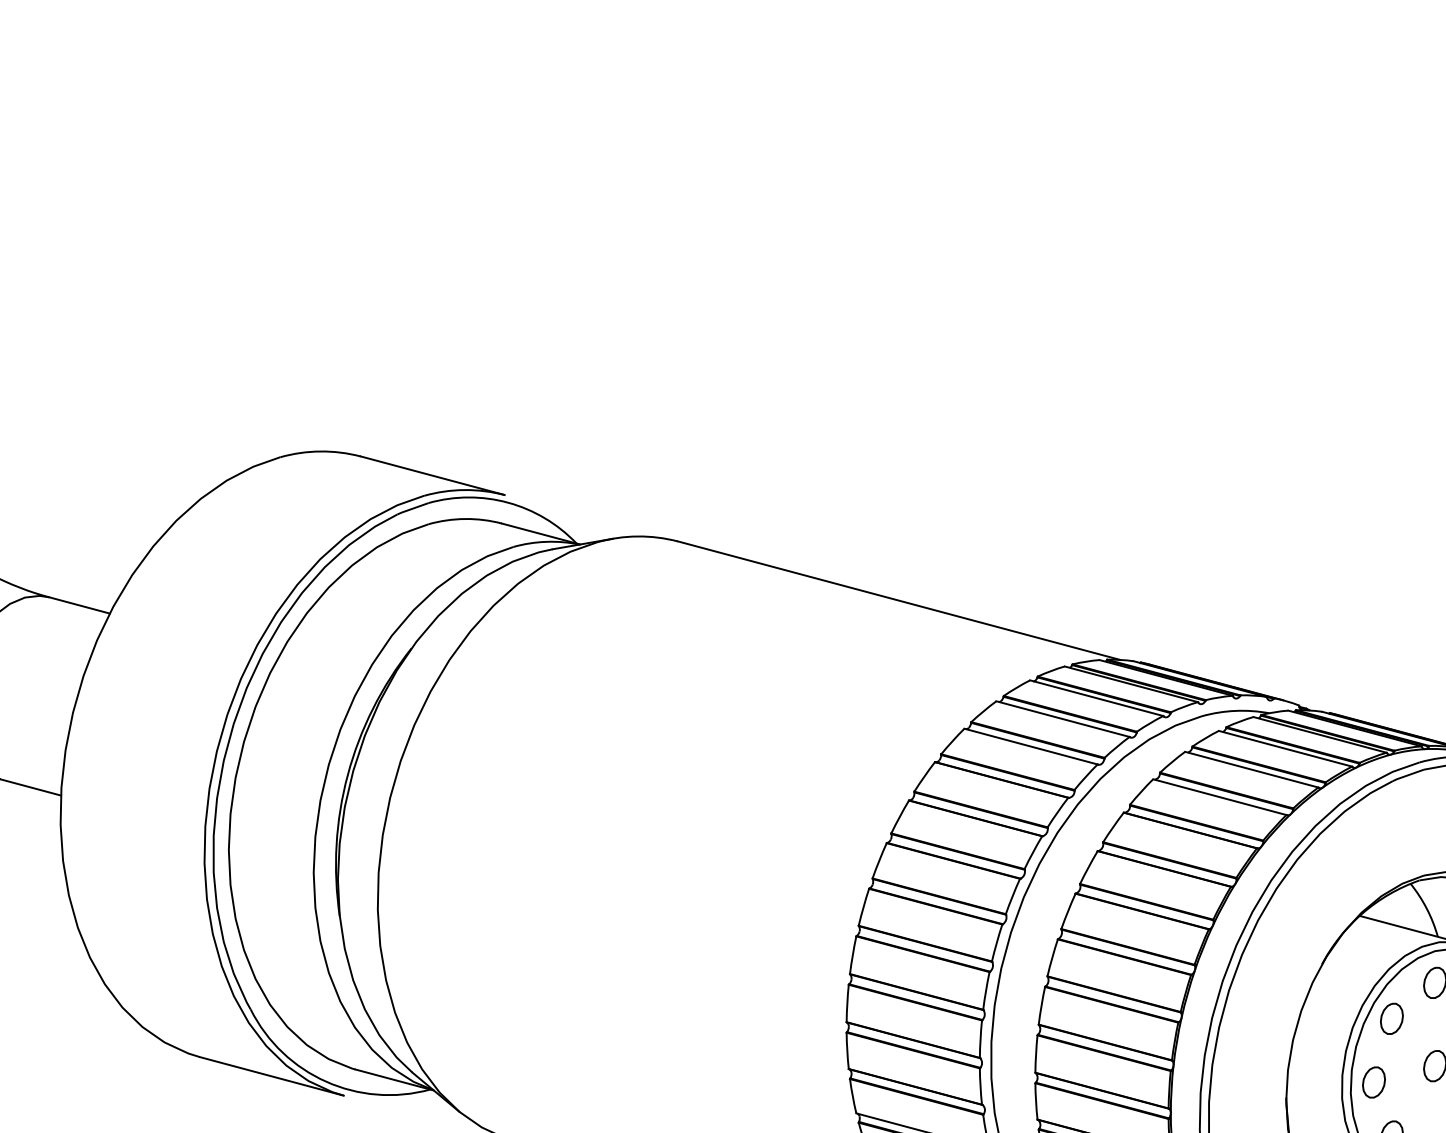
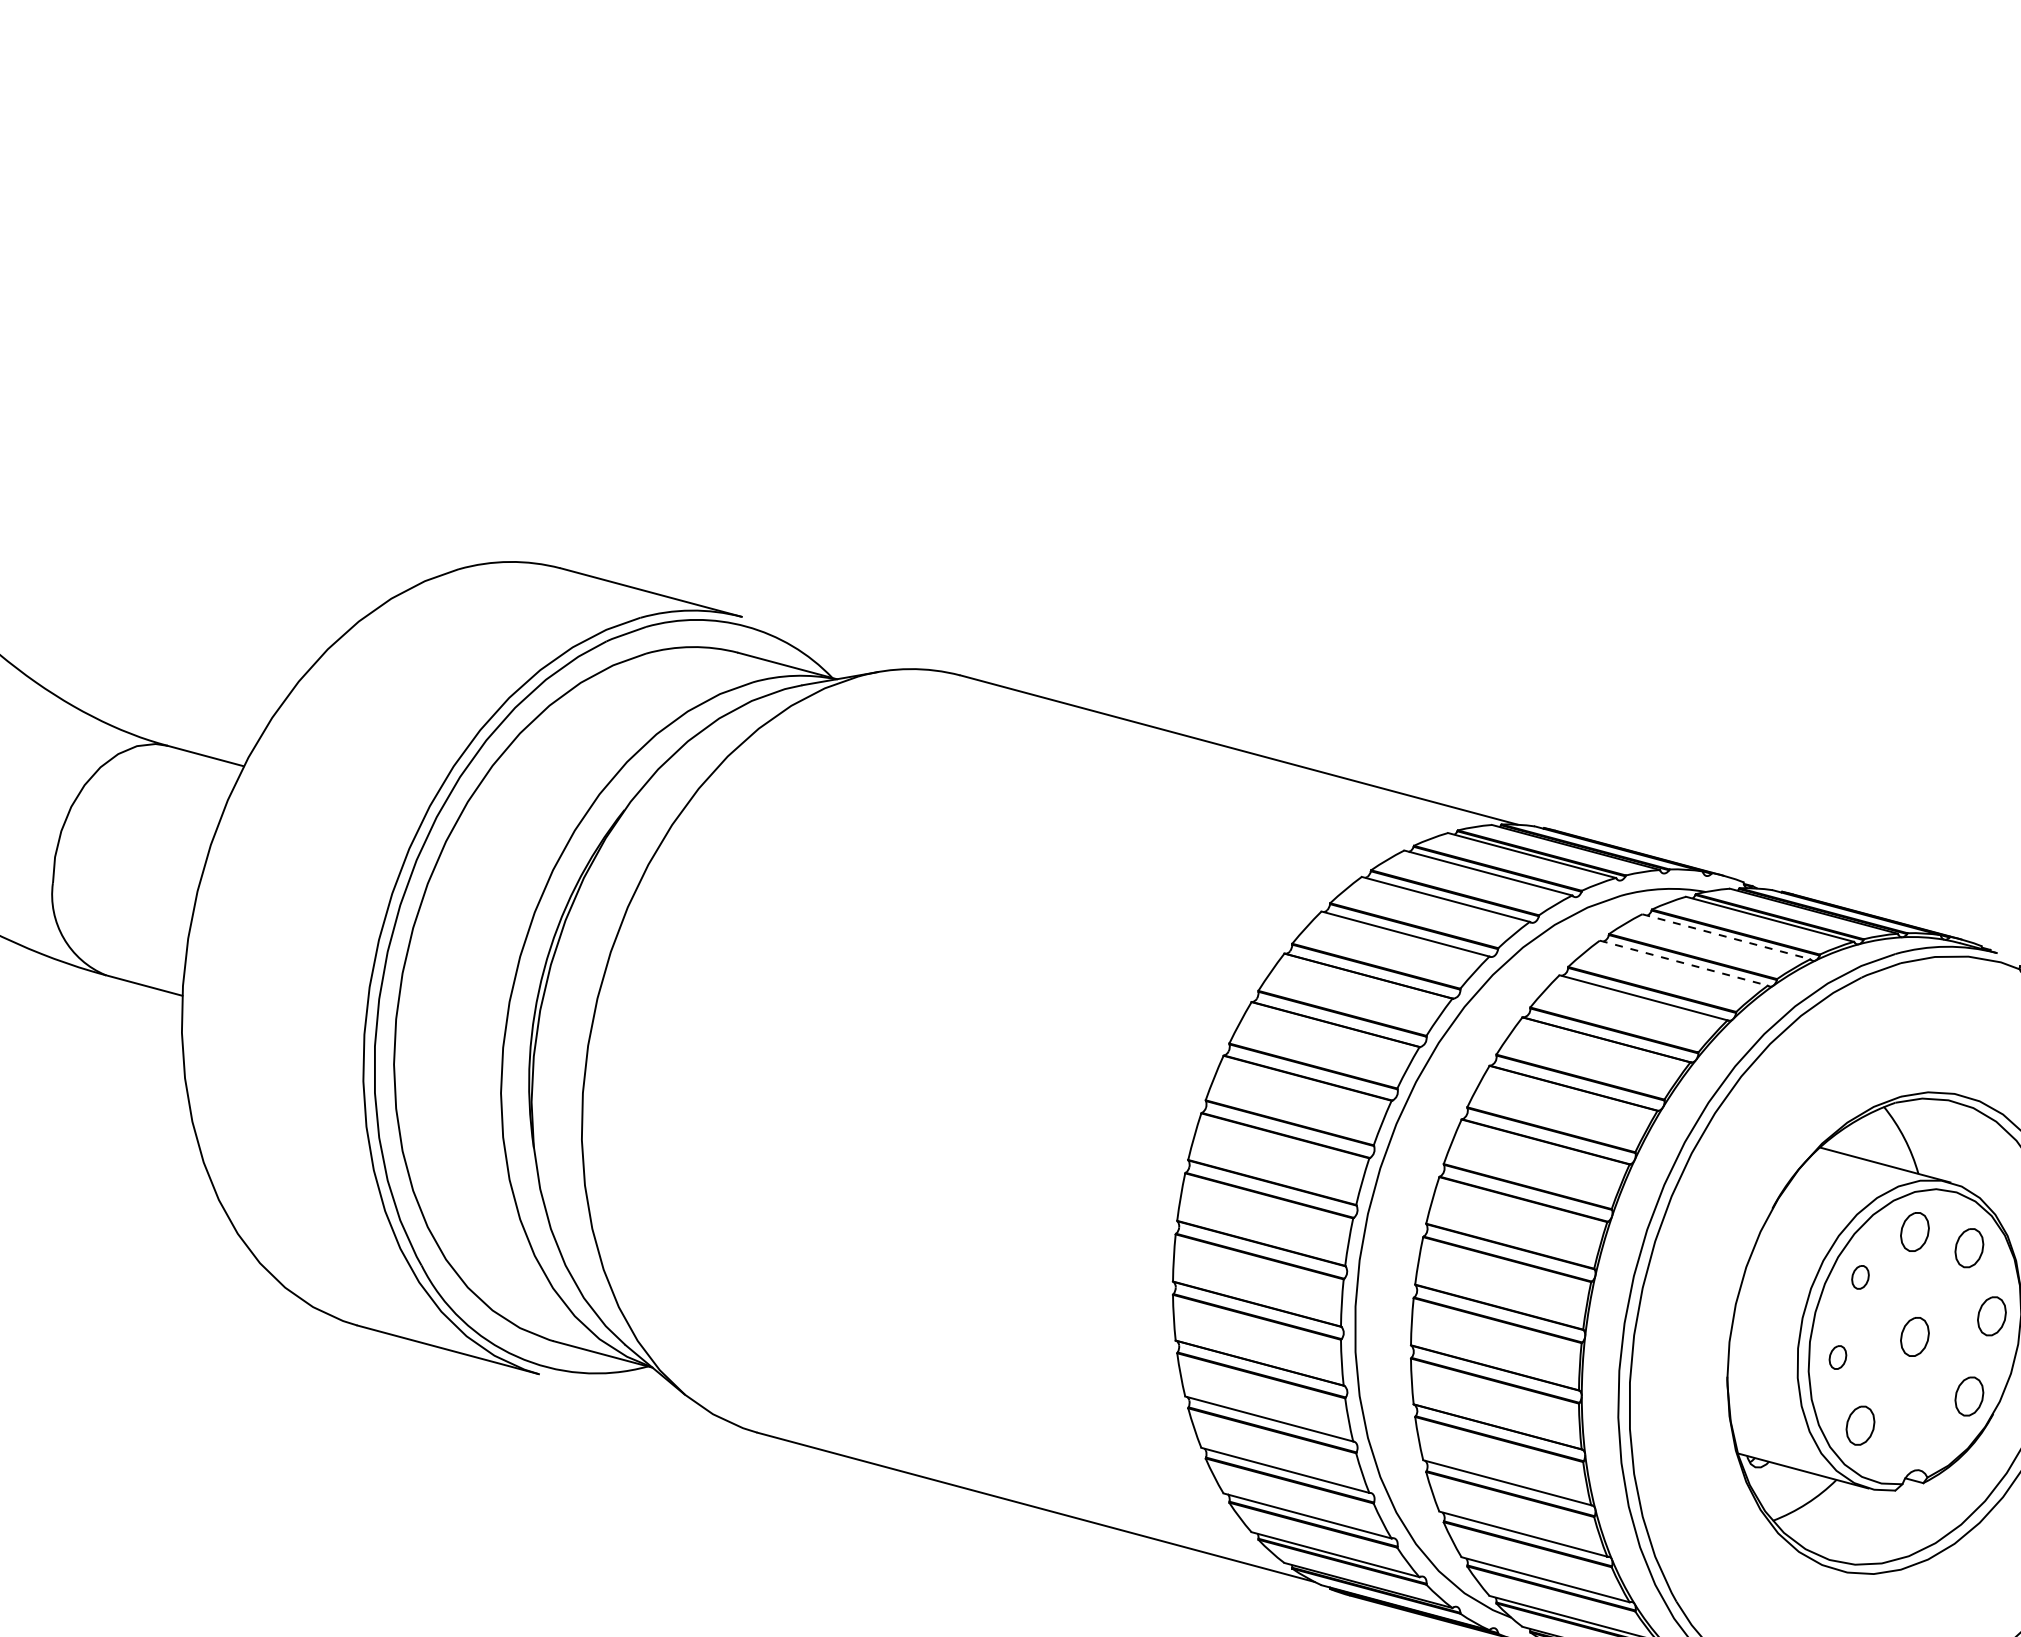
line: (1285, 748) -> (1726, 936), solid -> dashed
line: (1251, 769) -> (1683, 963), solid -> dashed
part: (1391, 1018) -> (1860, 1277), size x0.6
part: (1373, 1082) -> (1837, 1357), size x0.6

